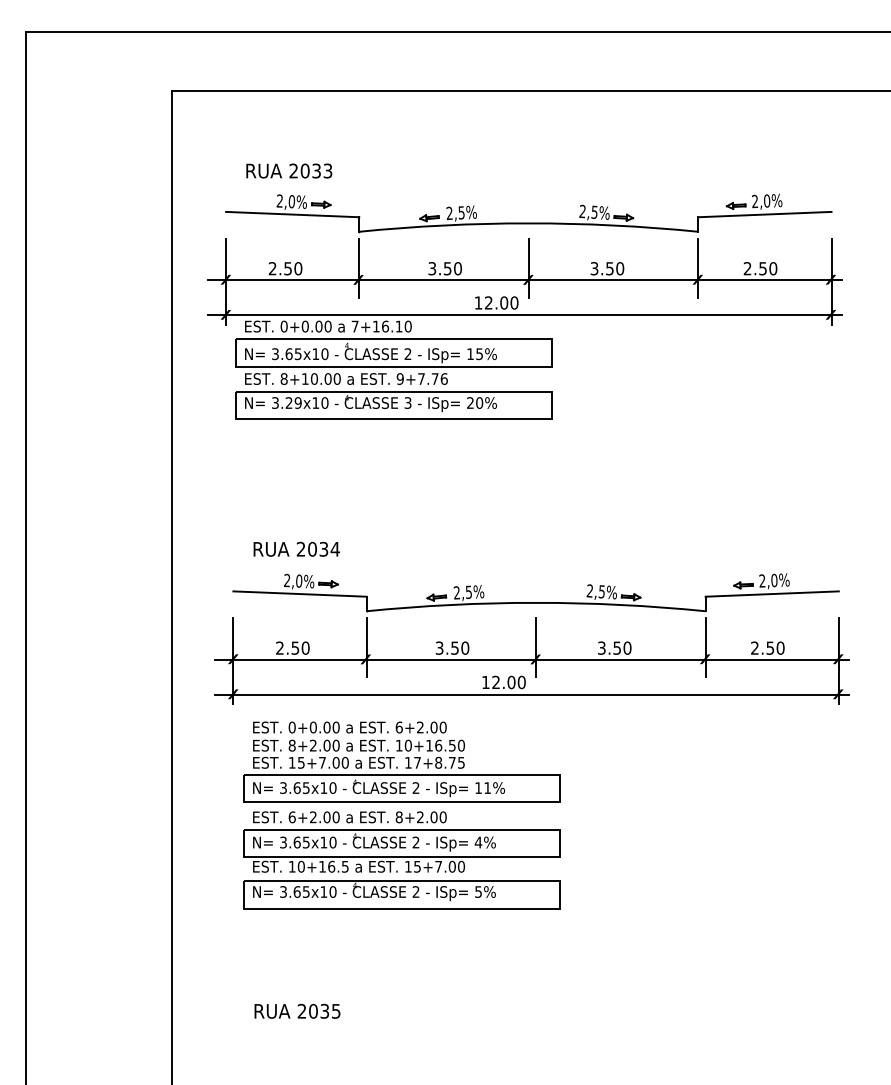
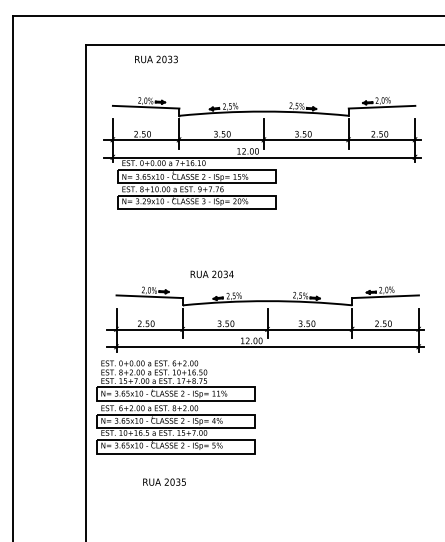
text: (289, 171) -> (156, 59), moved
text: (295, 549) -> (211, 274), moved
part: (401, 815) -> (175, 407), moved
text: (297, 1009) -> (164, 481), moved

